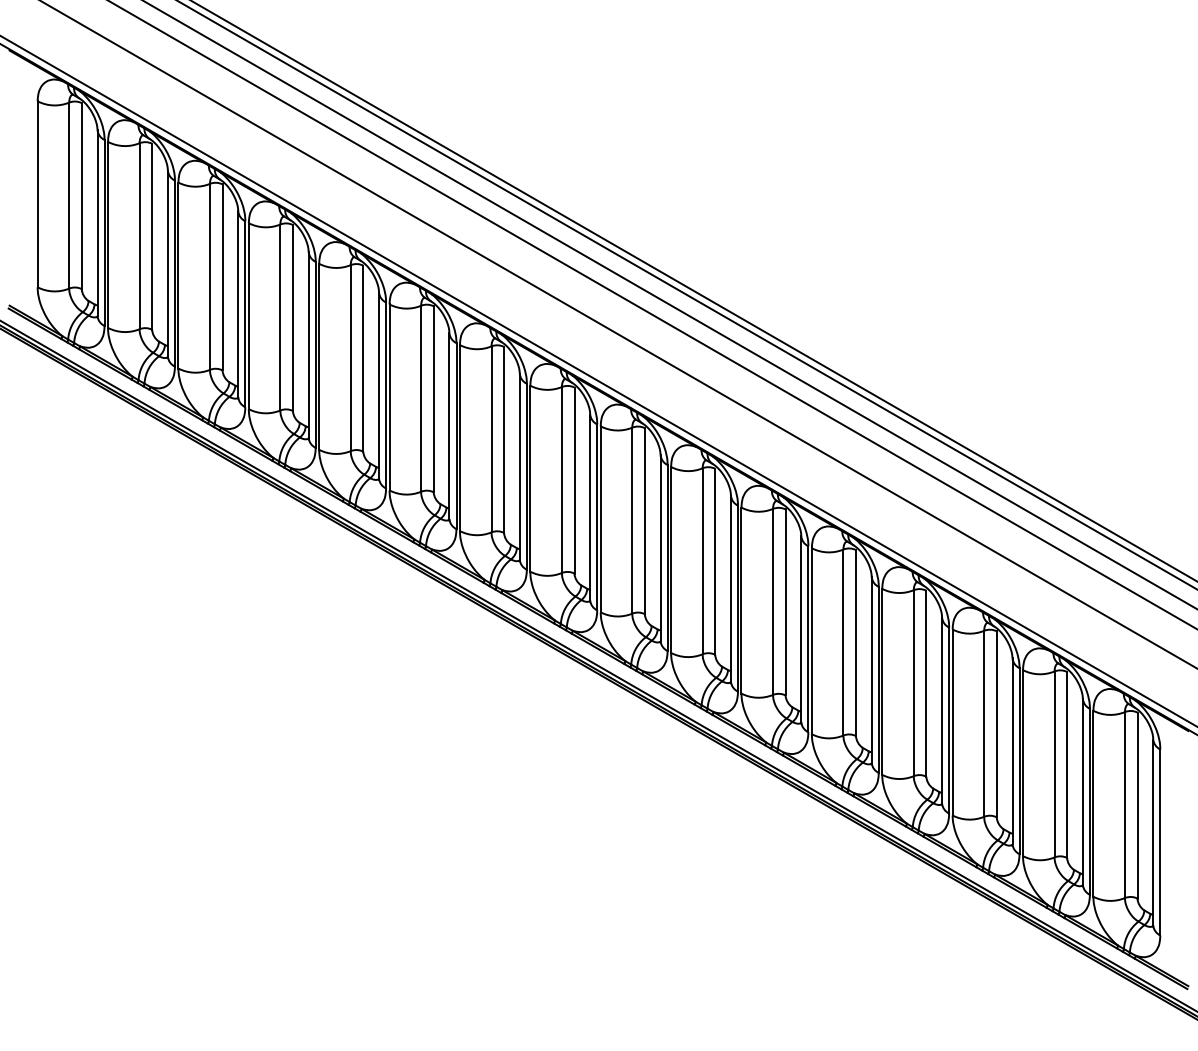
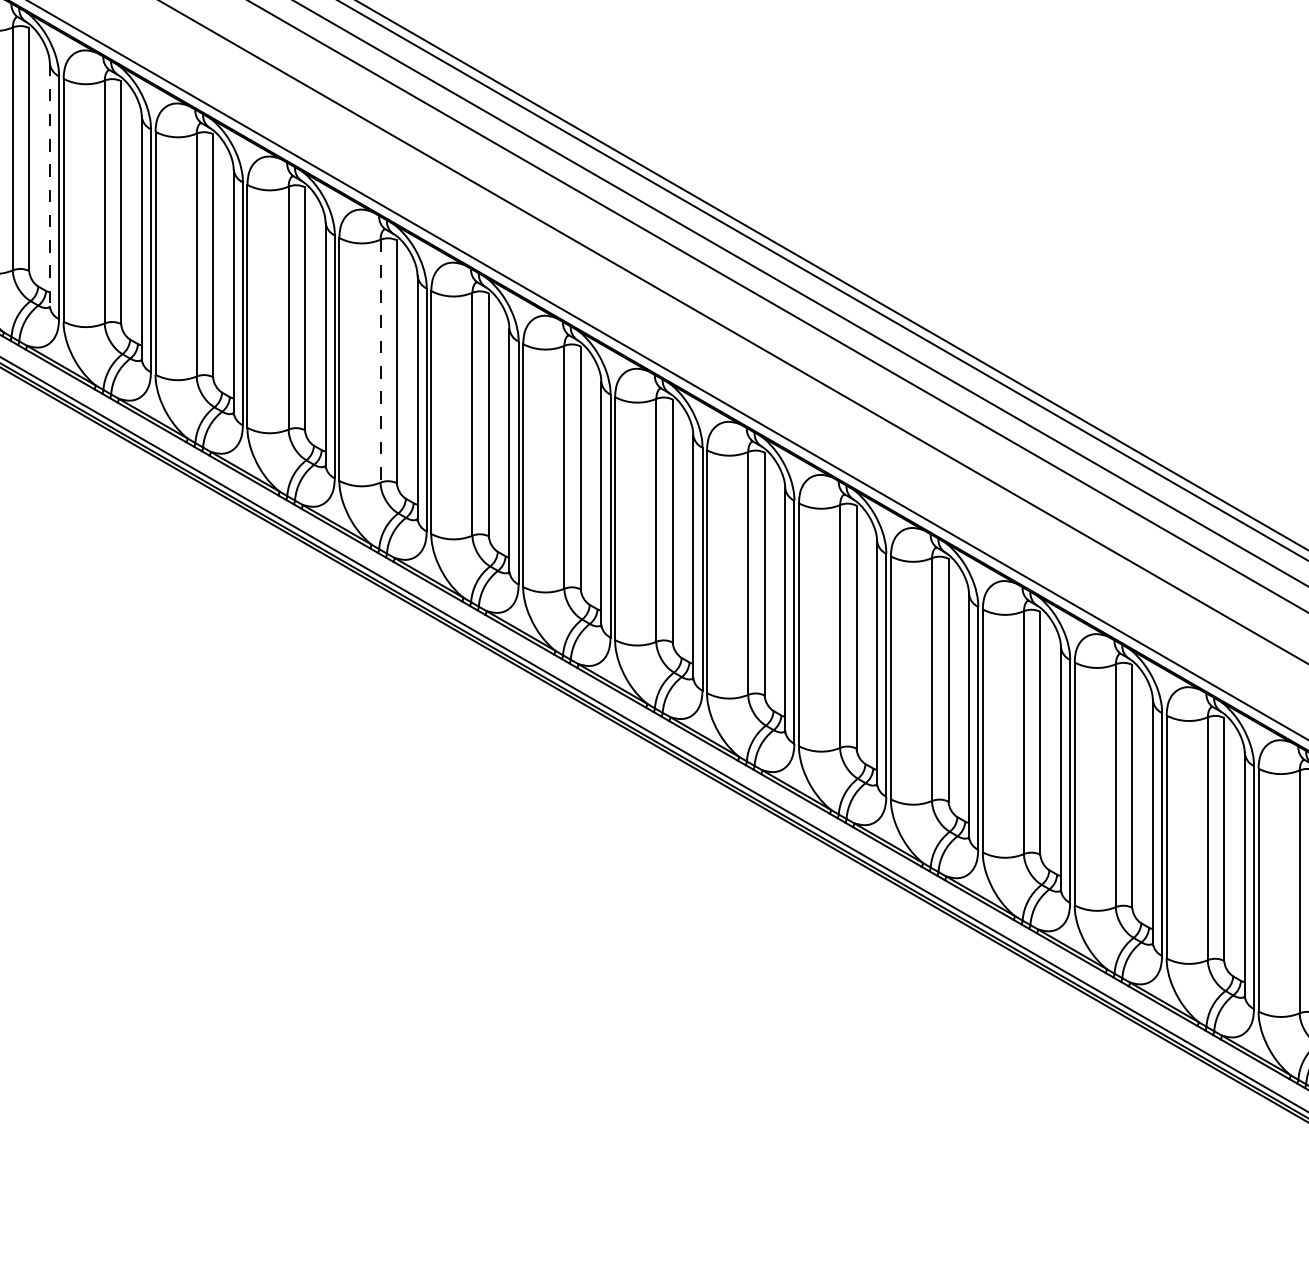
line: (167, 263) -> (49, 184), solid -> dashed
line: (421, 398) -> (381, 360), solid -> dashed

